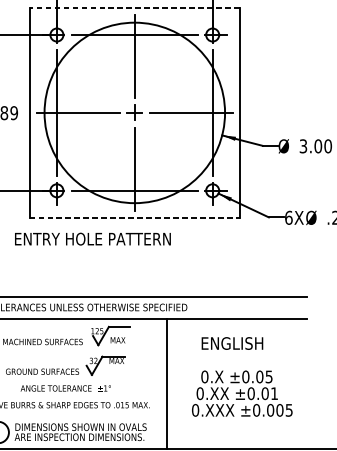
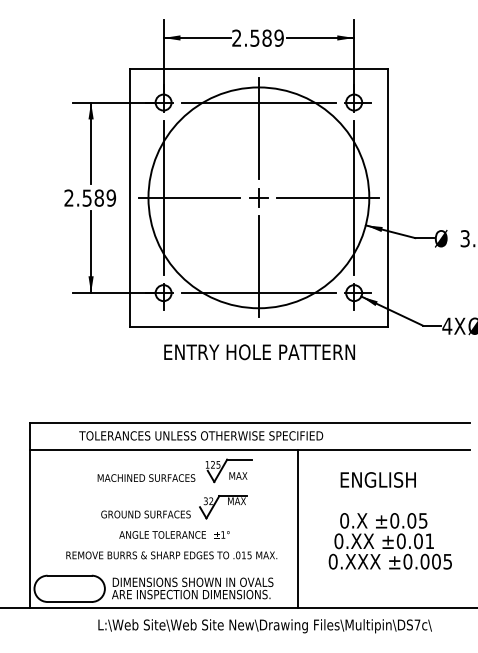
line: (134, 8) -> (258, 69), dashed -> solid
text: (288, 217) -> (447, 325), 6X -> 4X
line: (134, 218) -> (258, 326), dashed -> solid
text: (92, 239) -> (259, 352), moved

